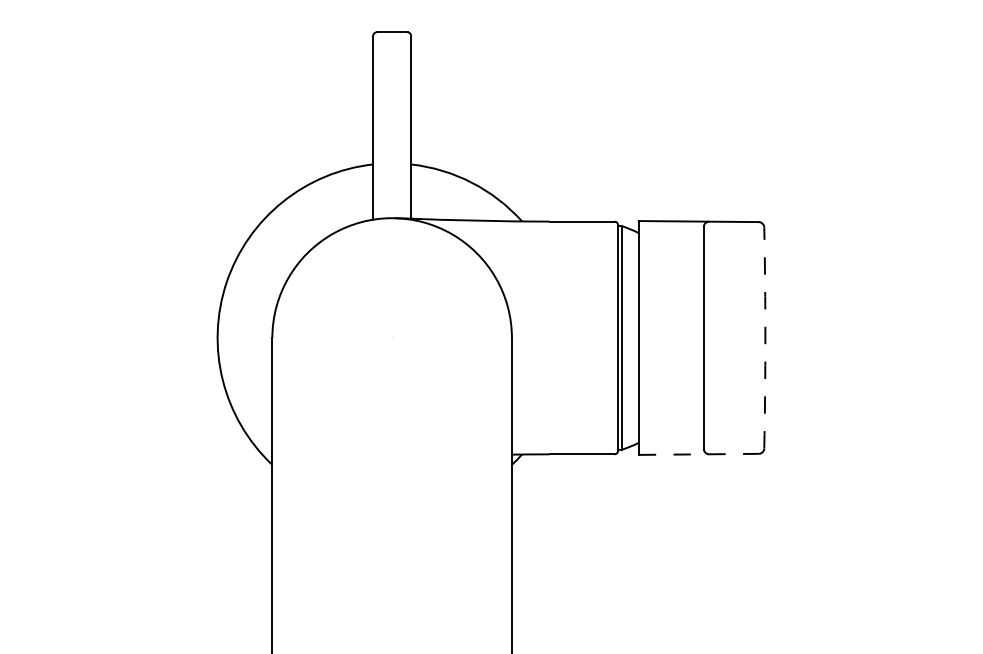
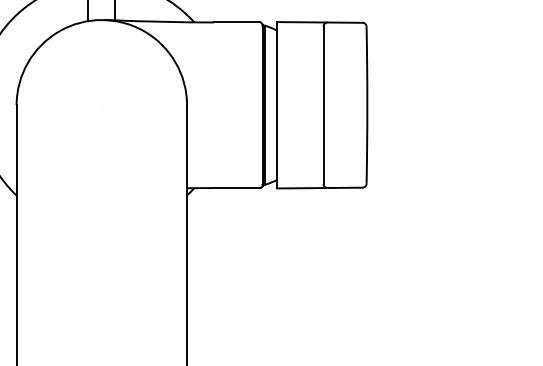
arc: (765, 337) -> (367, 104), dashed -> solid
line: (699, 454) -> (320, 188), dashed -> solid

